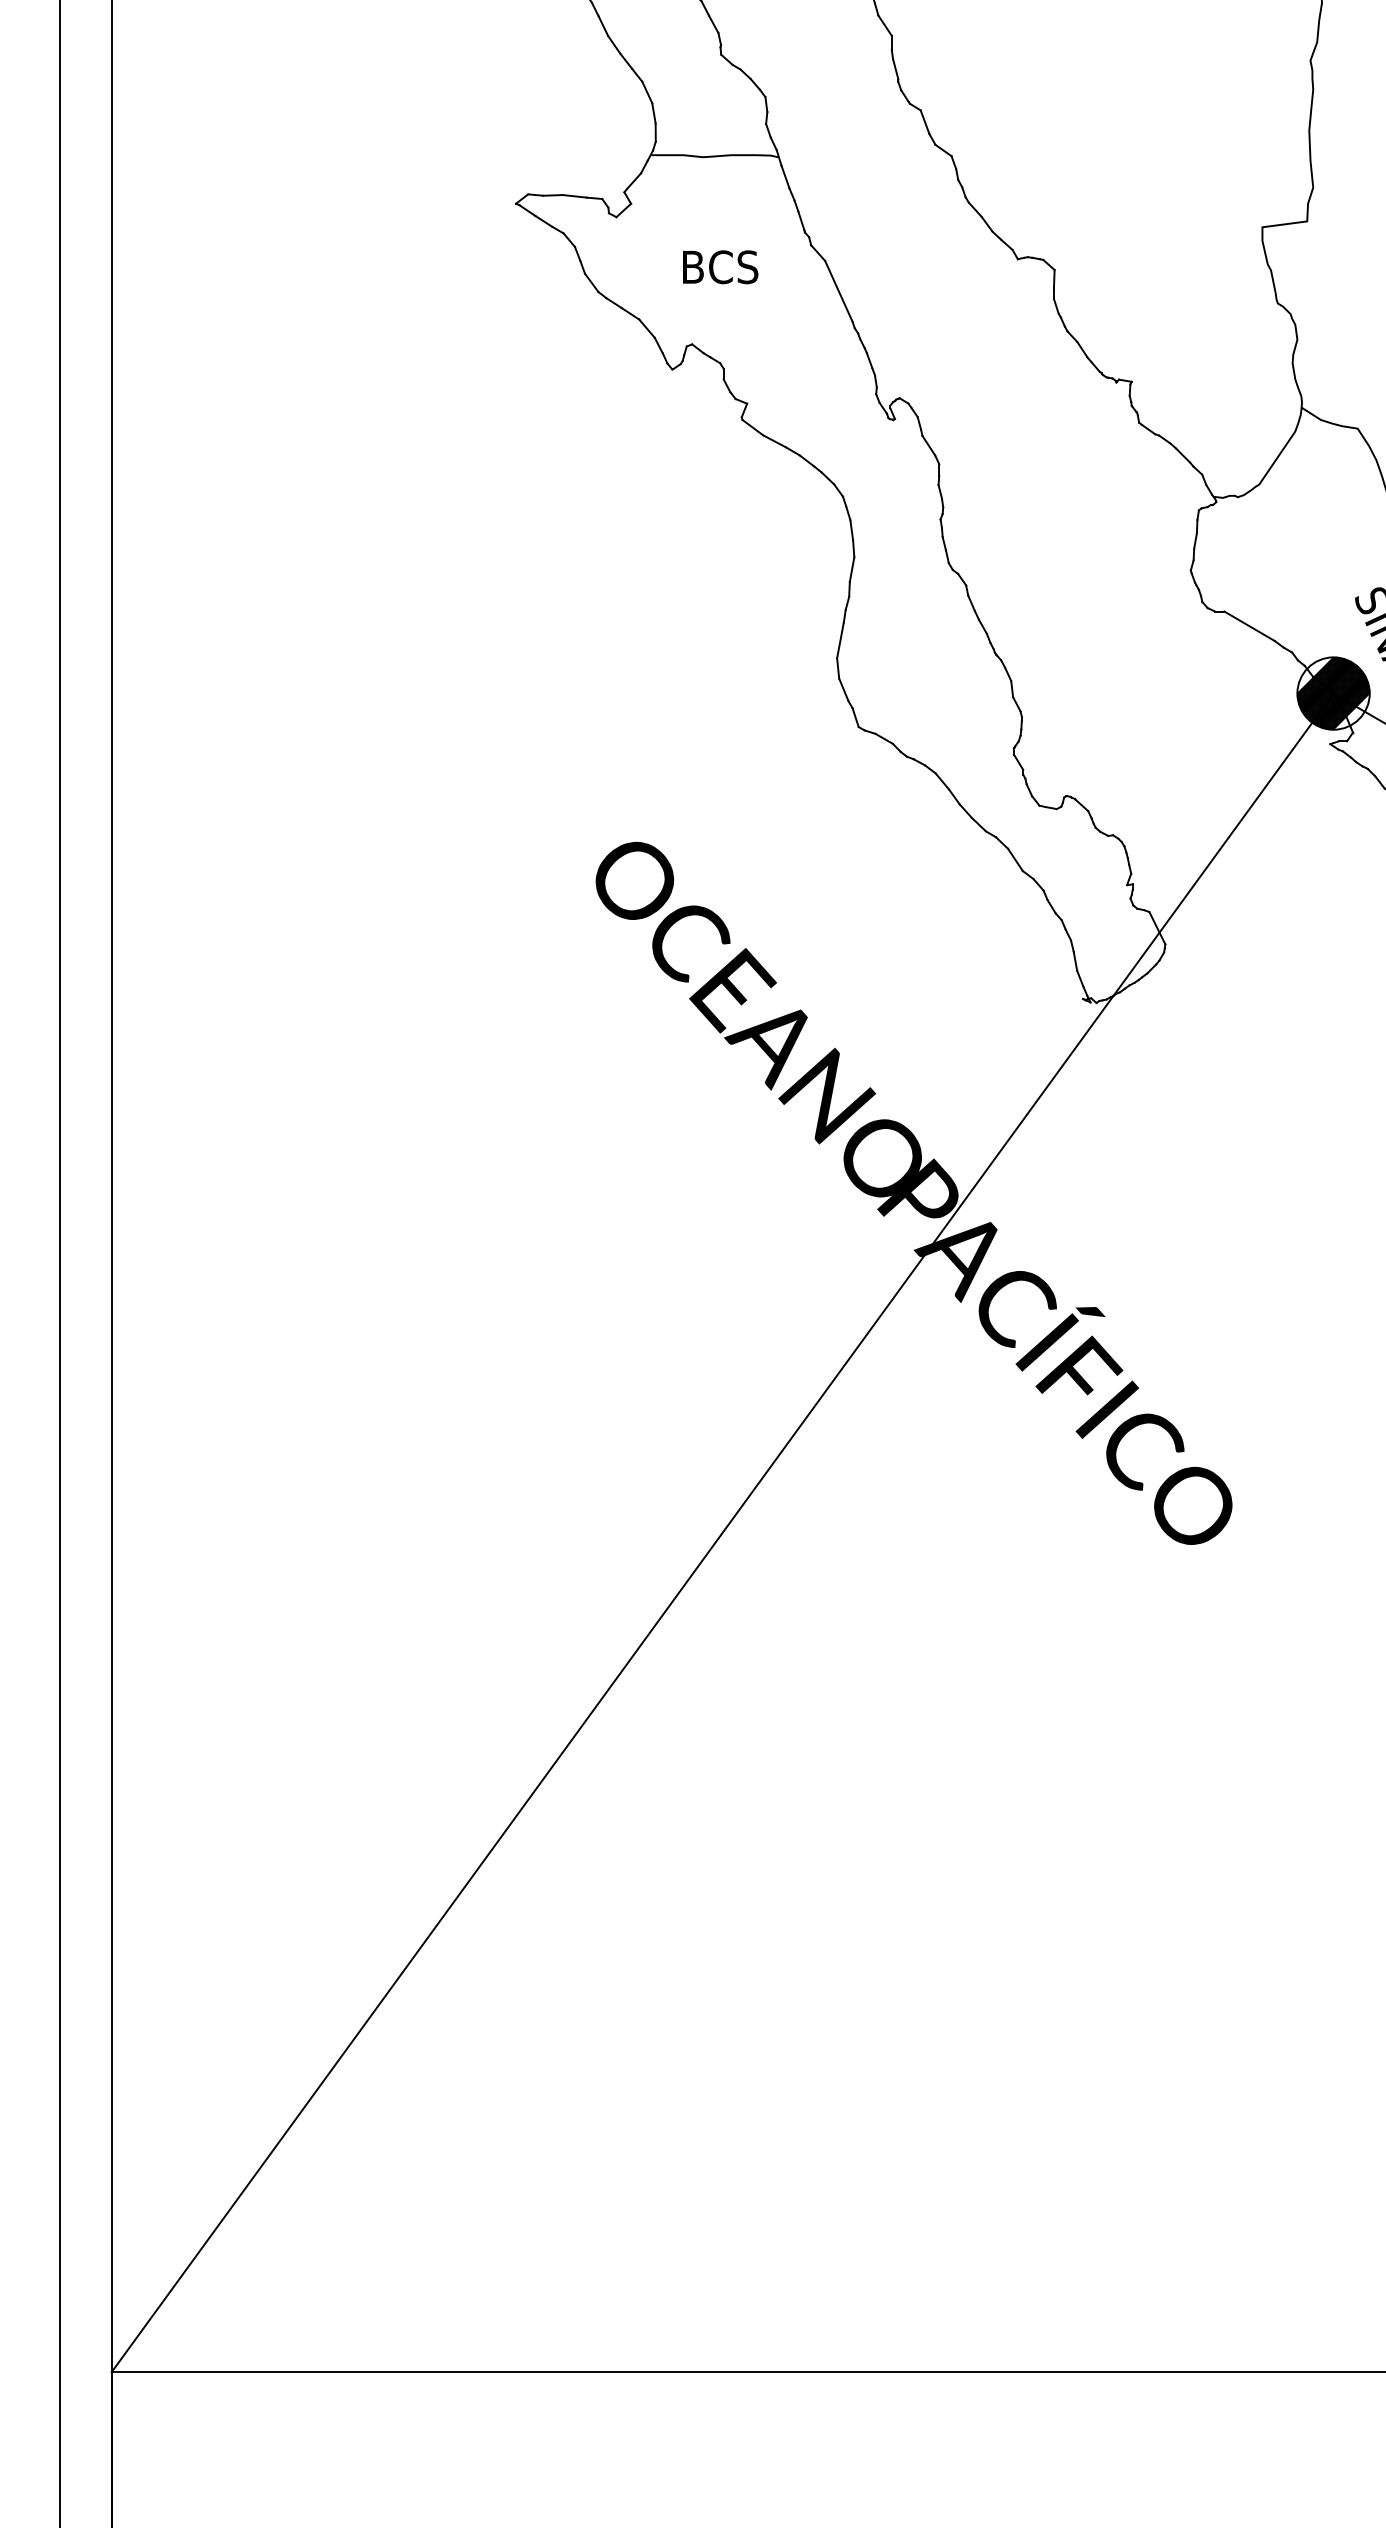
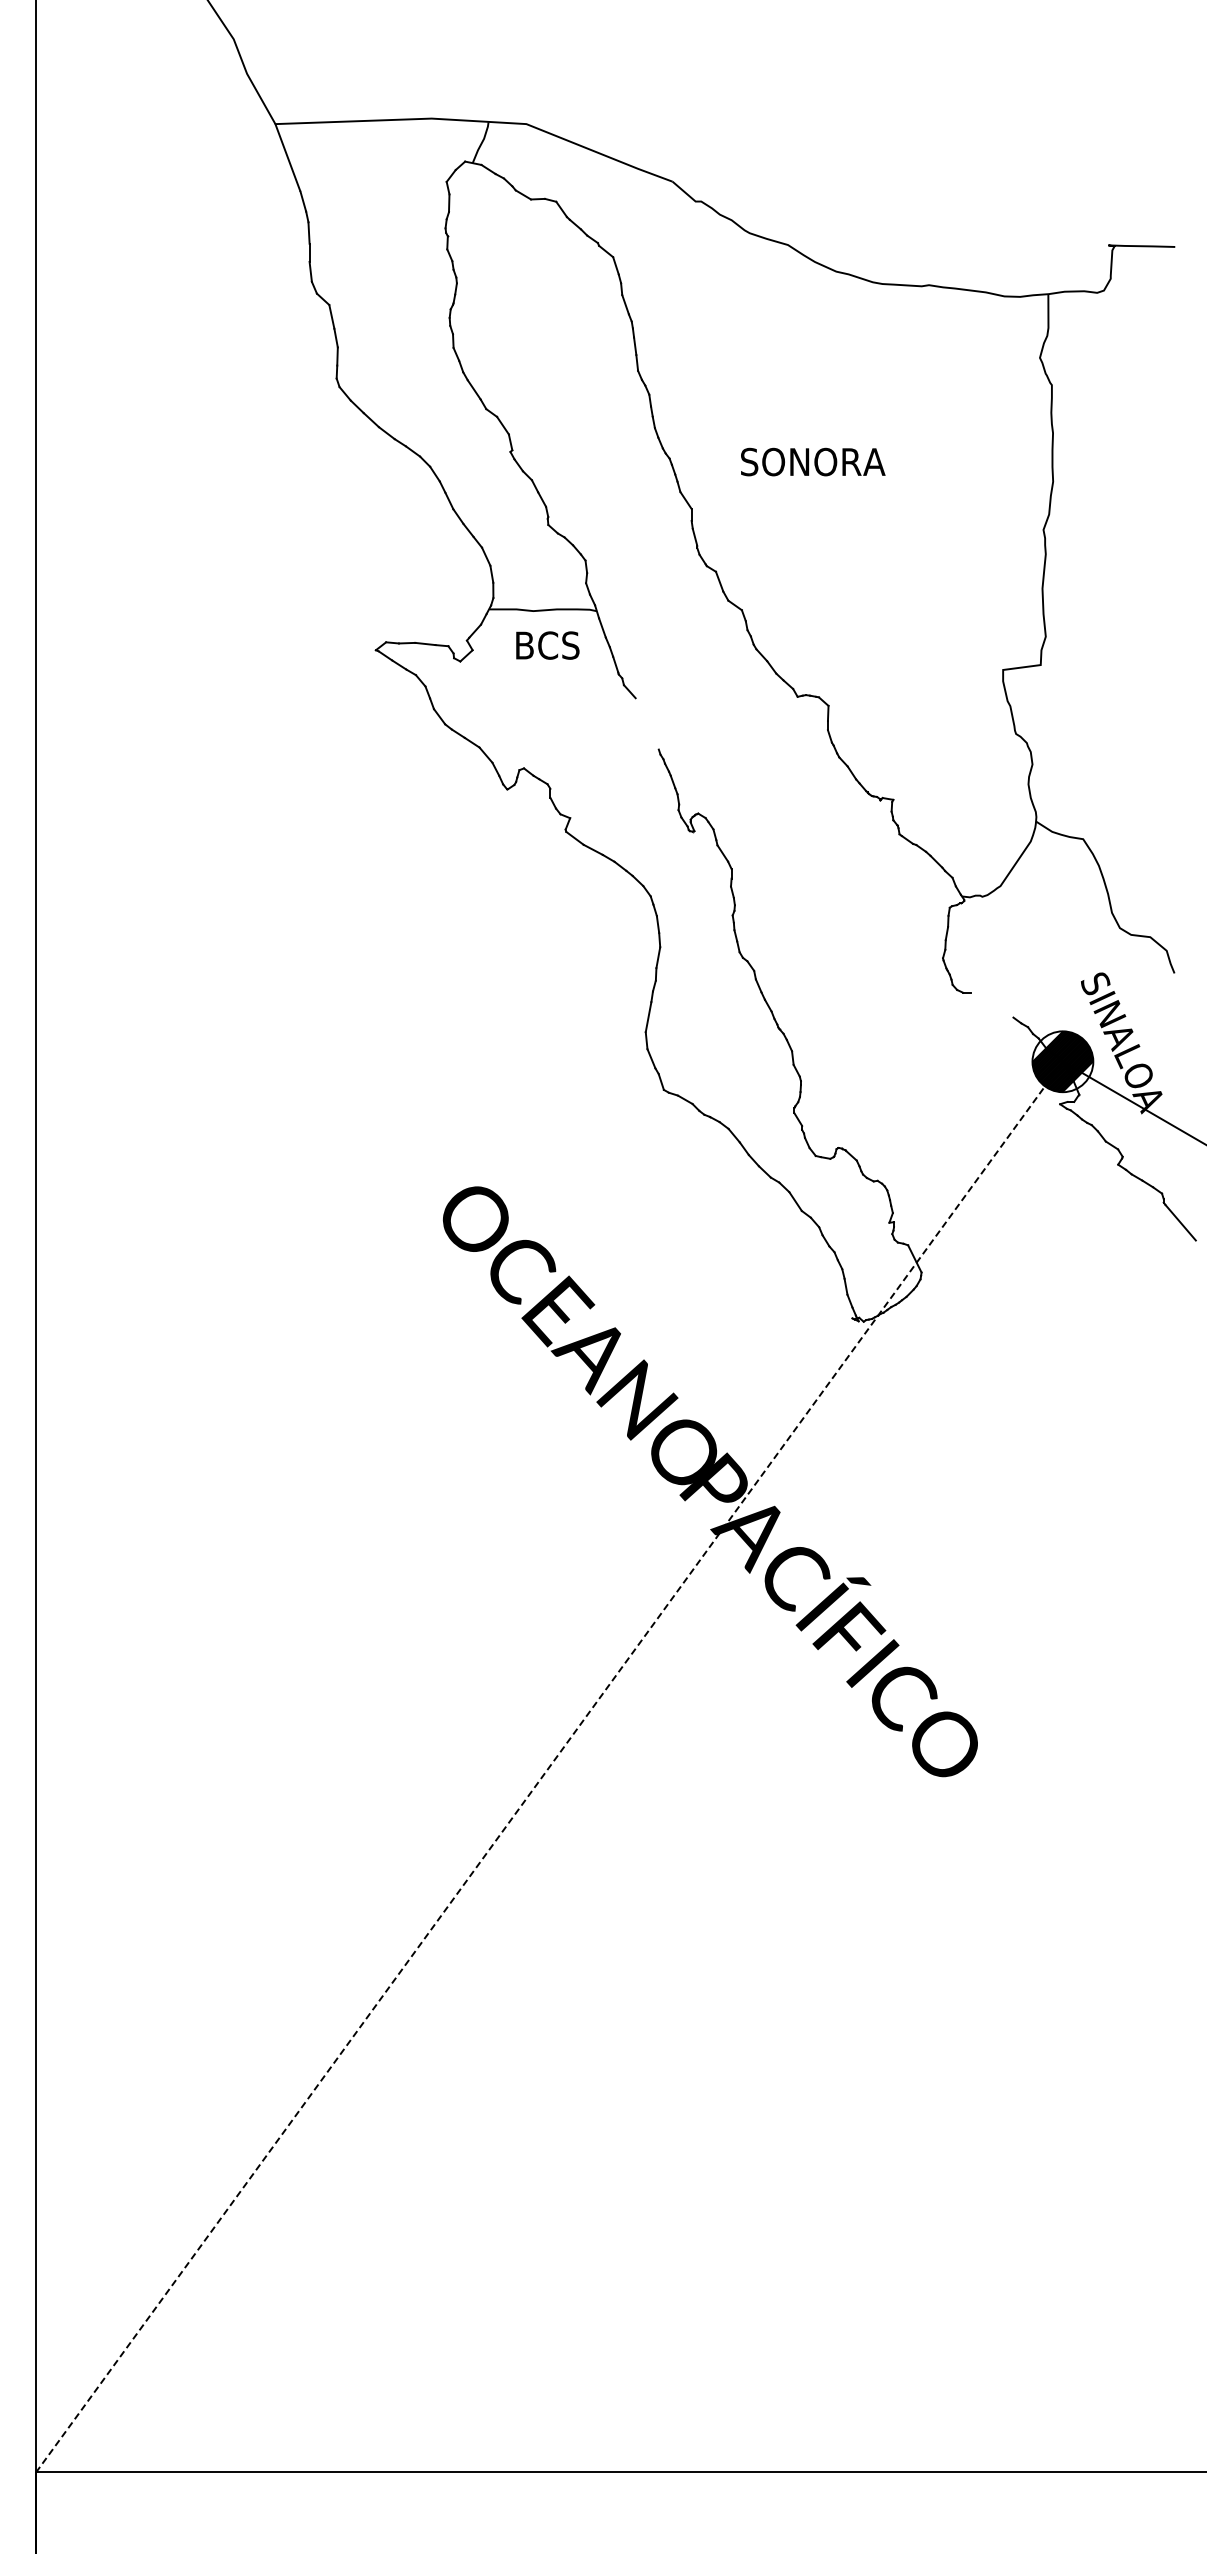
text: (720, 267) -> (547, 645), moved
line: (838, 290) -> (646, 723), removed
line: (1249, 625) -> (992, 1004), removed
line: (722, 1533) -> (549, 1767), solid -> dashed

